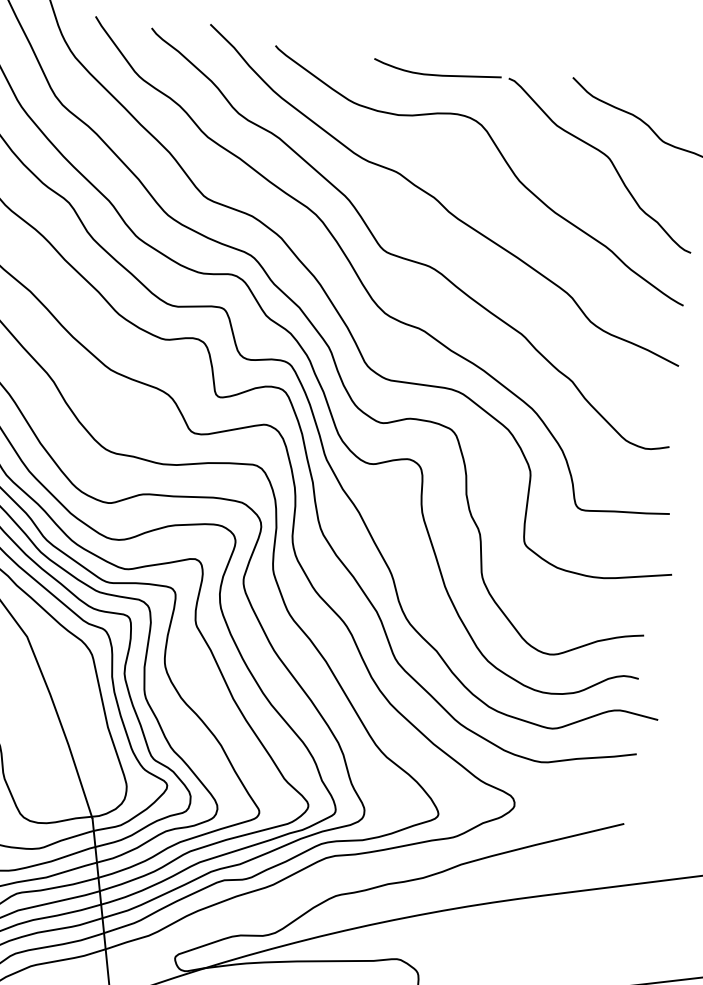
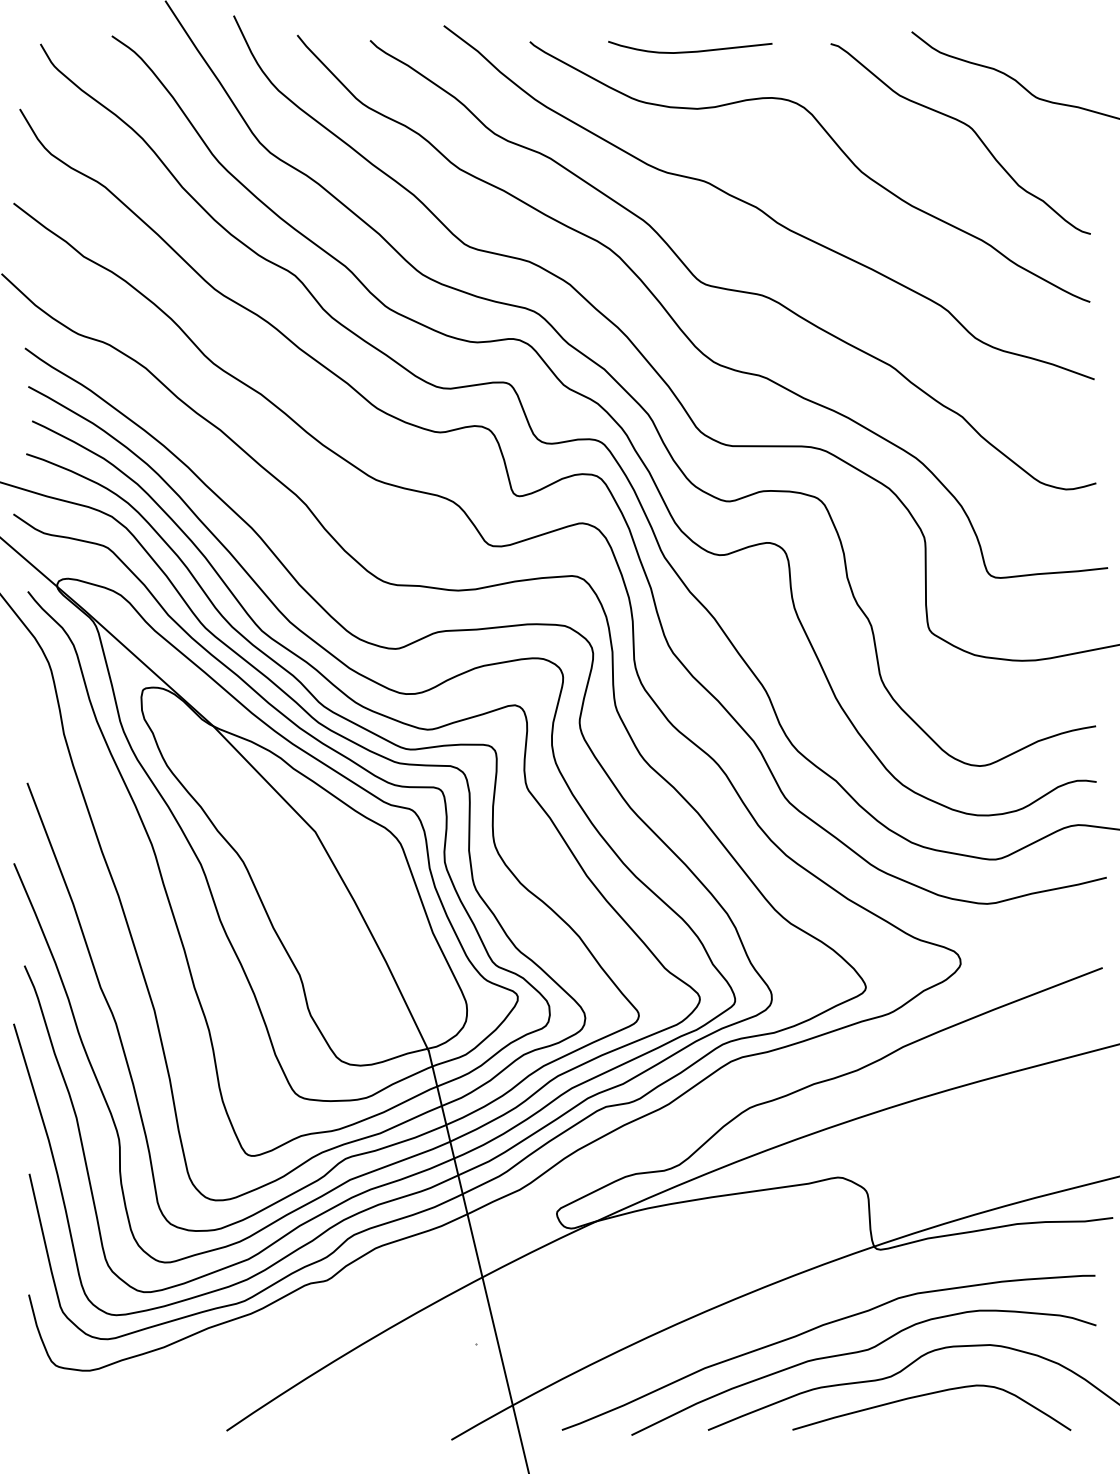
curve: (437, 74) -> (690, 51), moved

